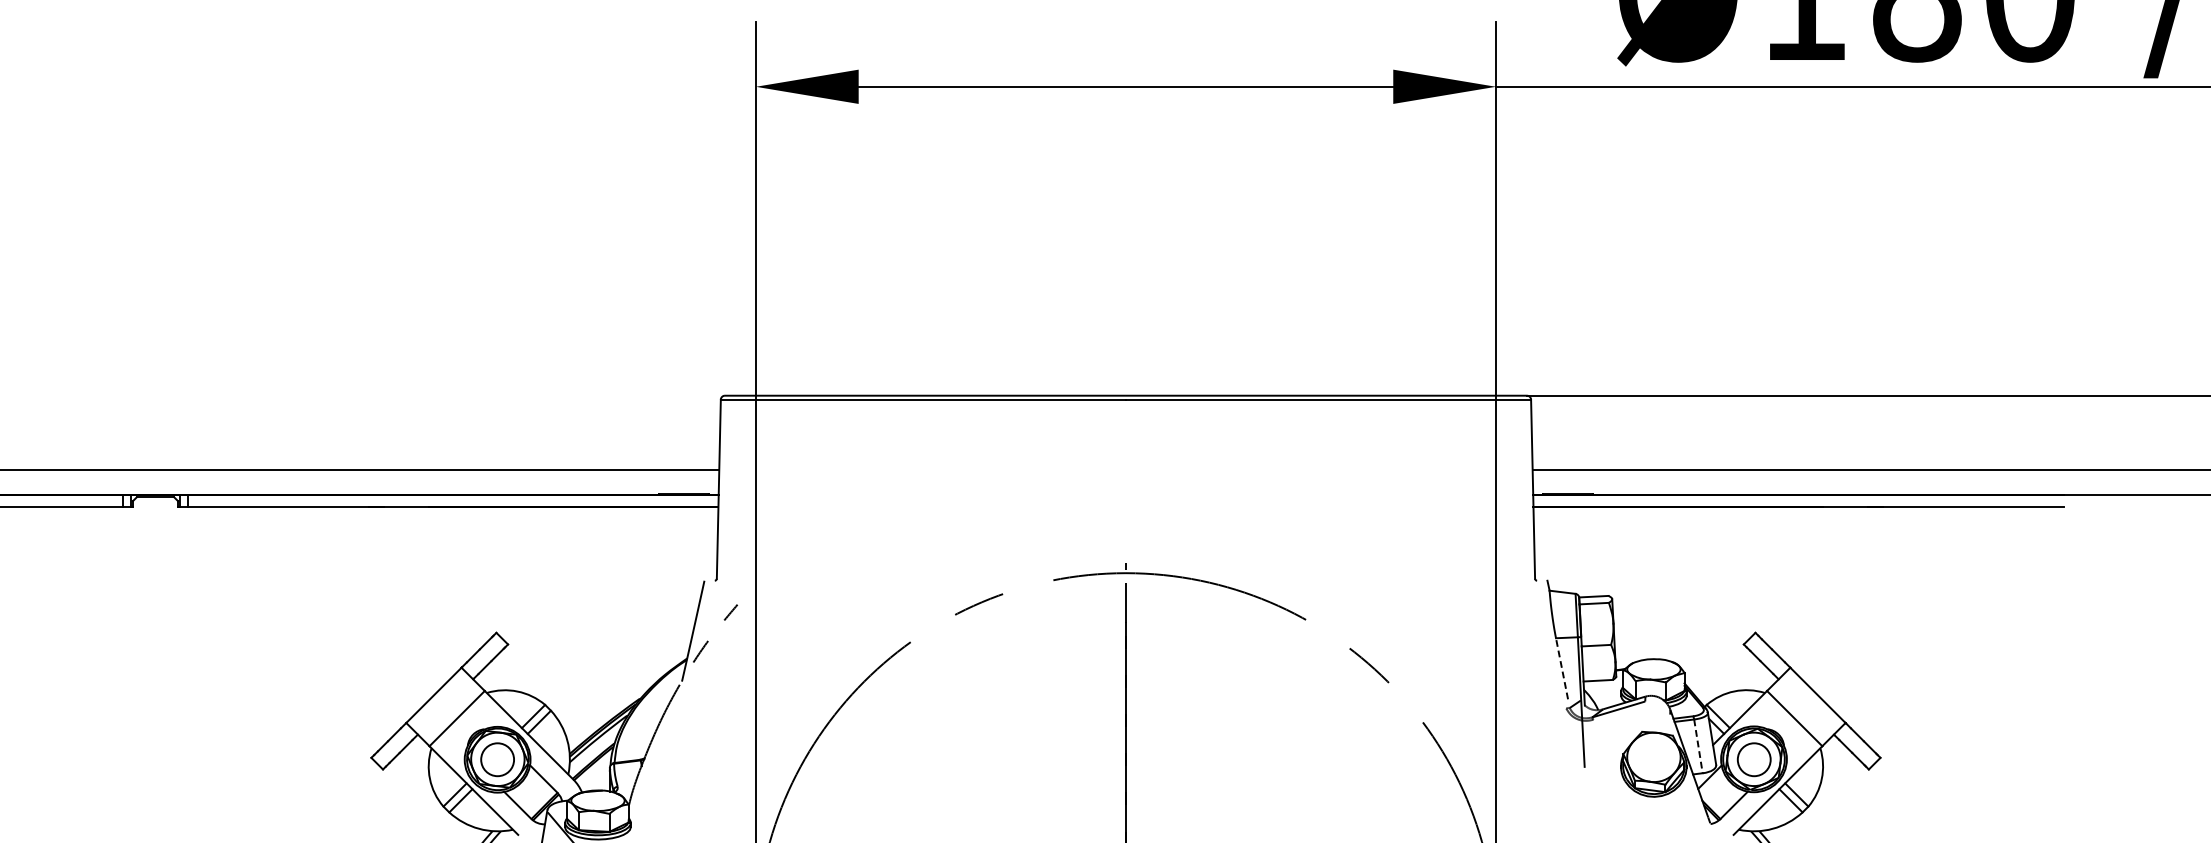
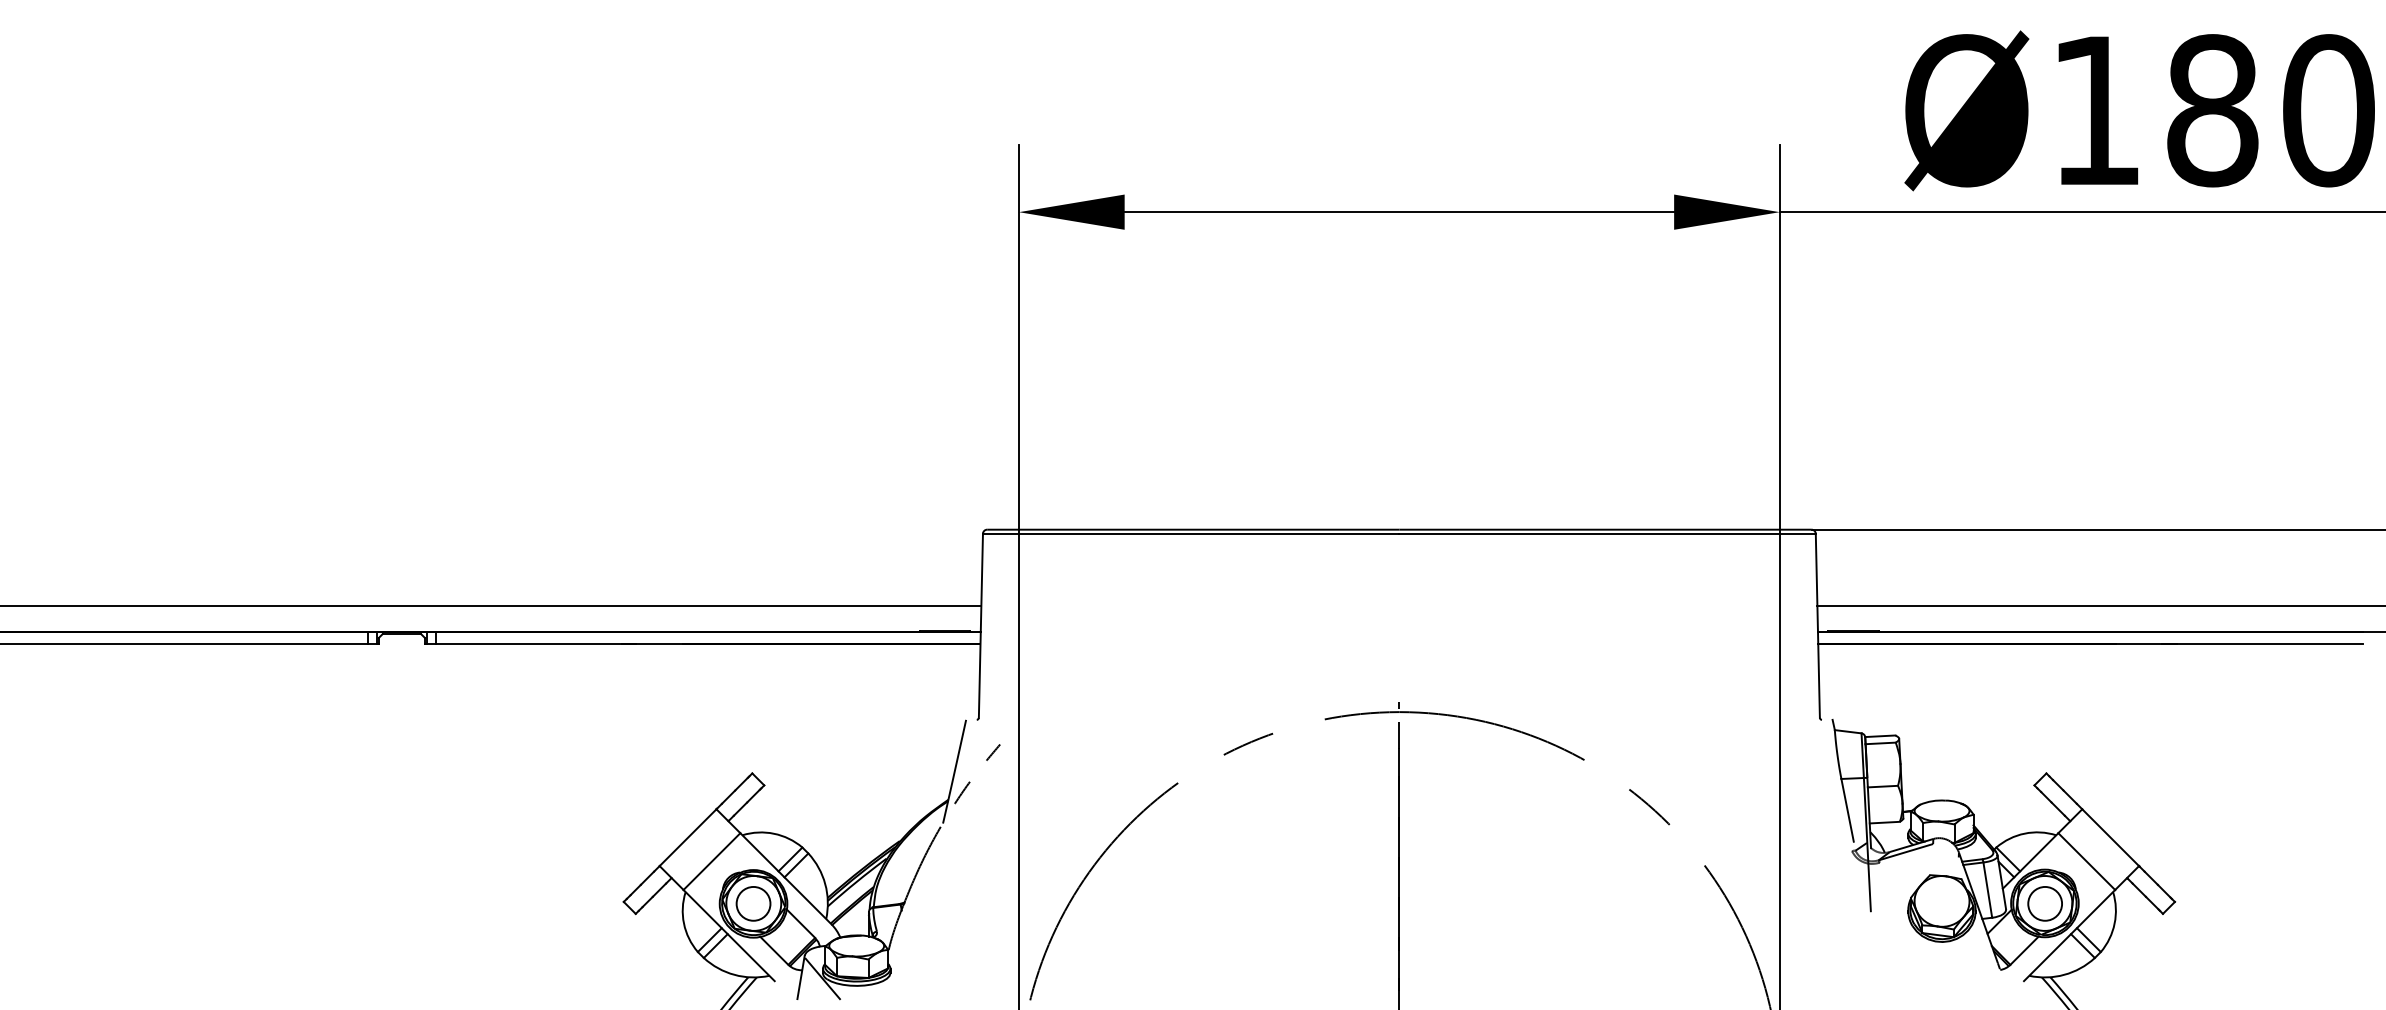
line: (1561, 668) -> (1847, 810), dashed -> solid
line: (1698, 746) -> (1987, 890), dashed -> solid

